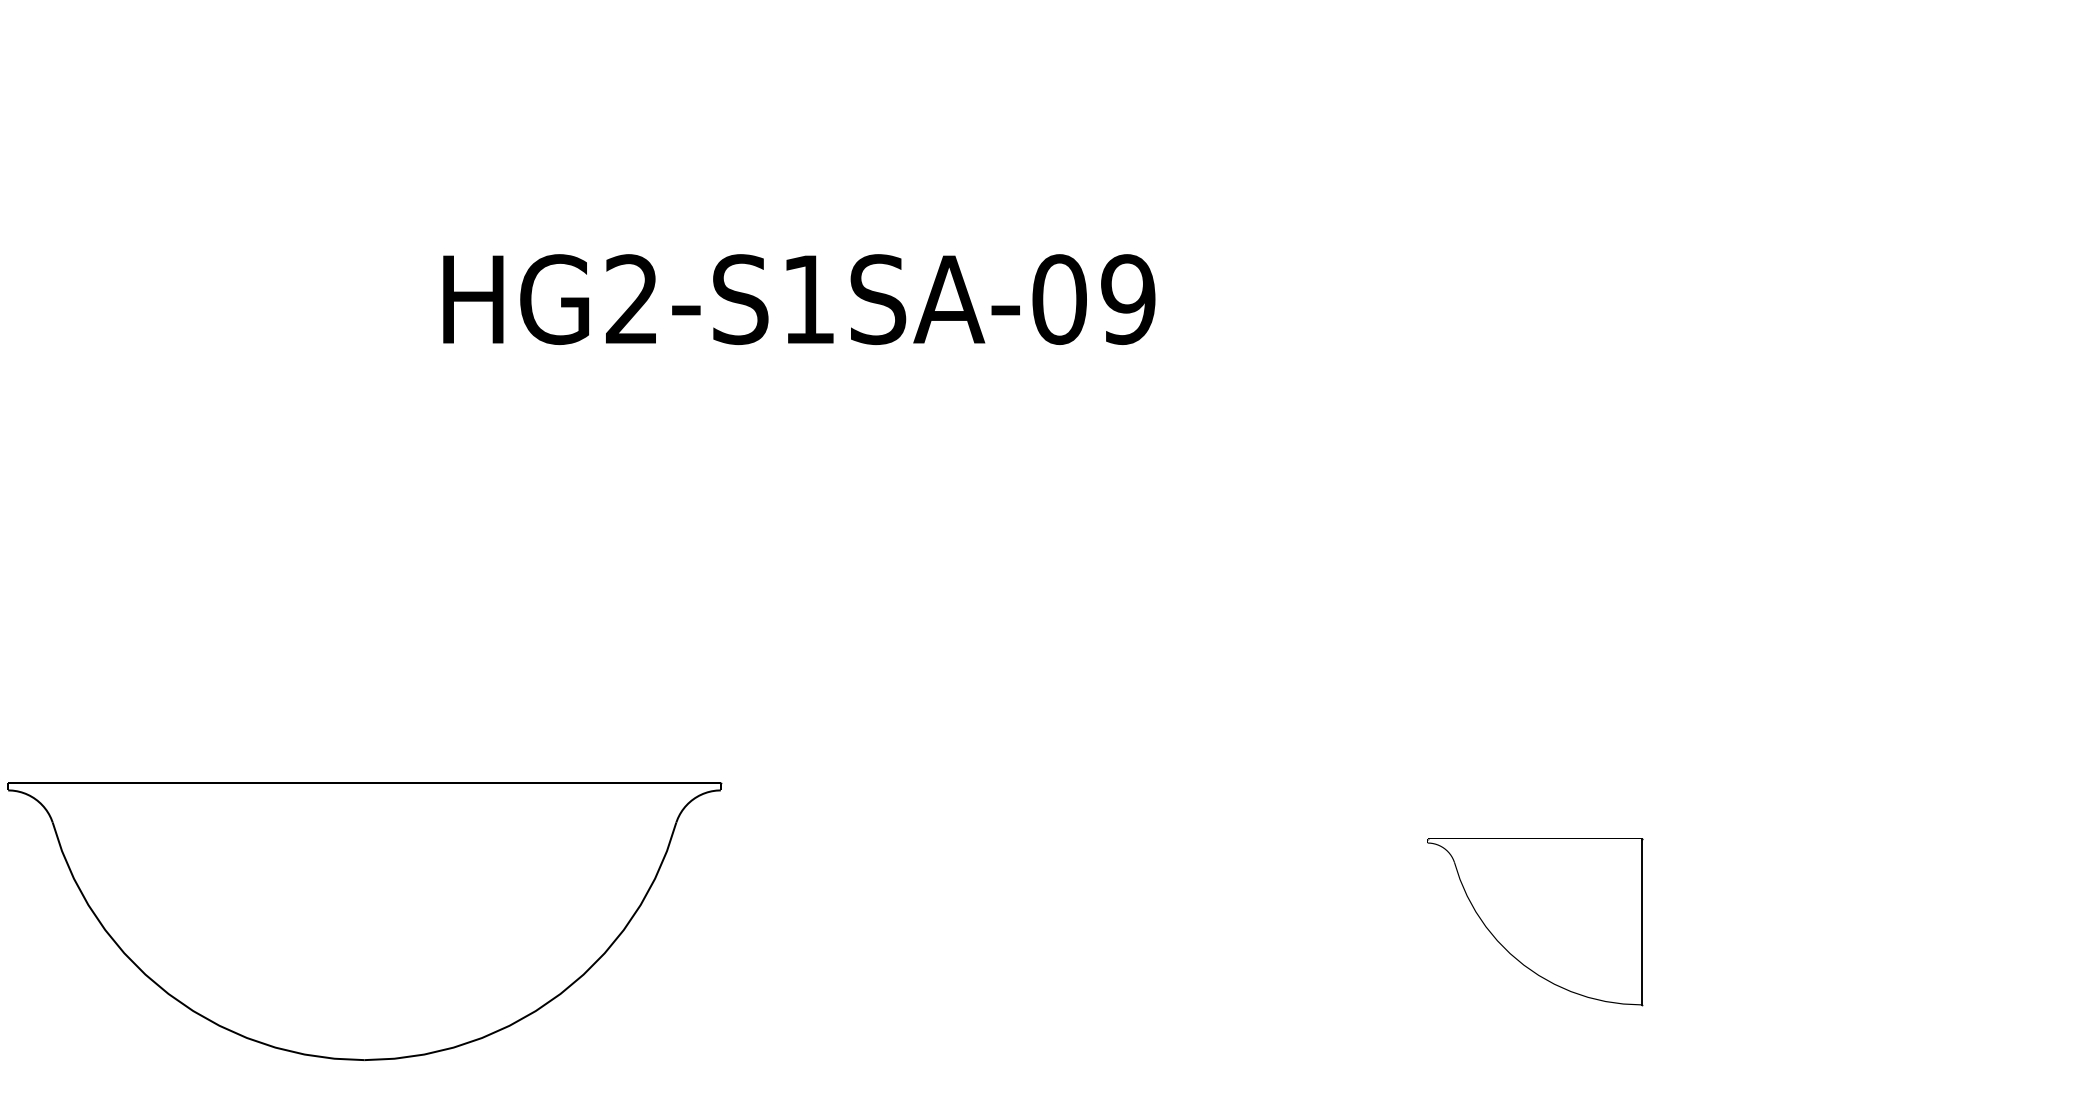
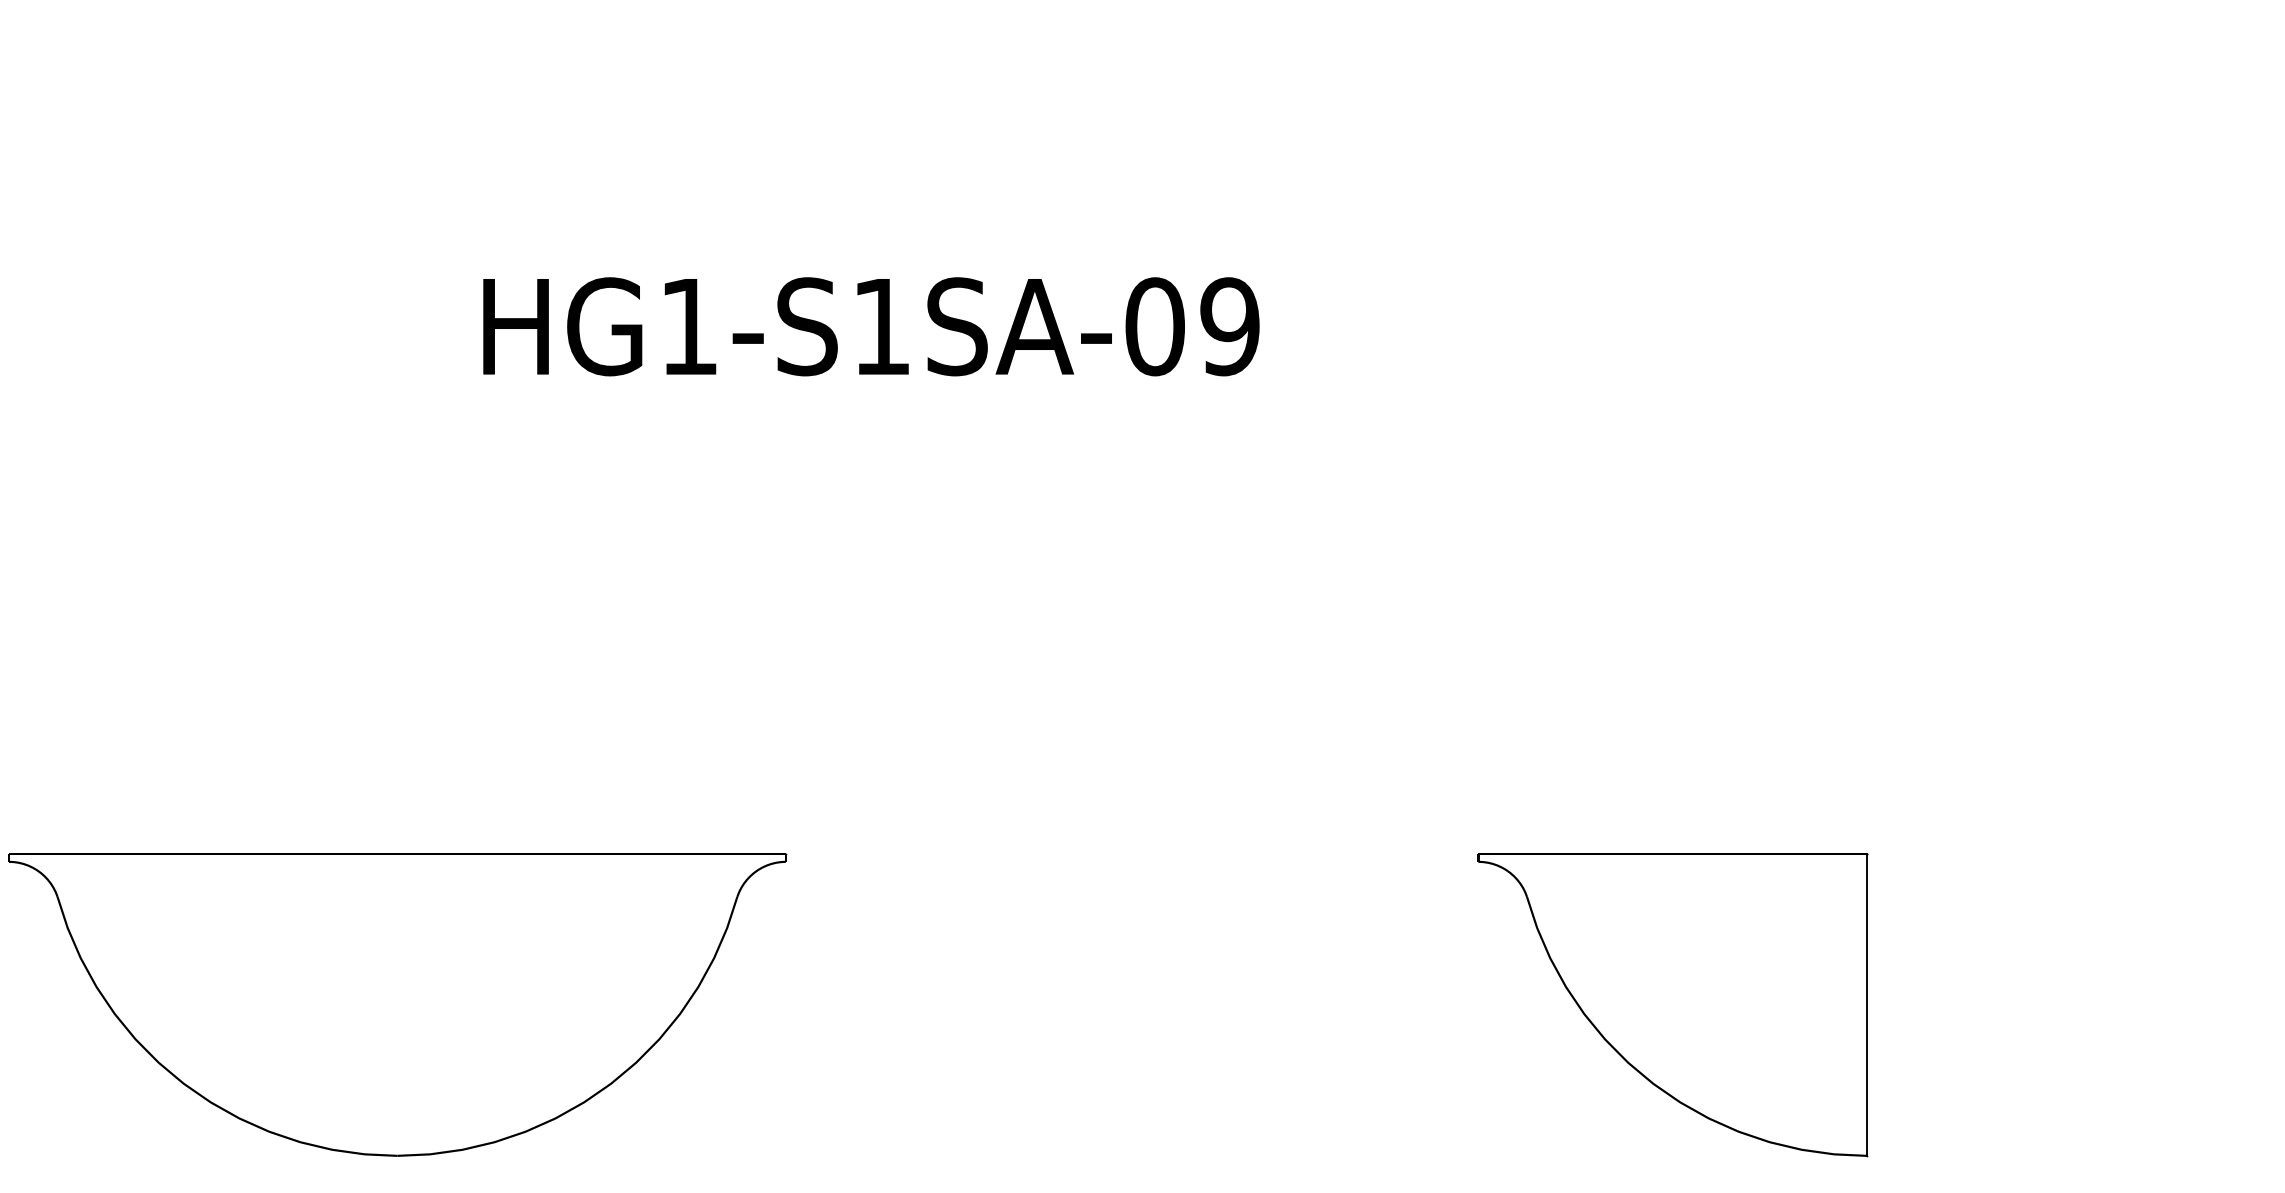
text: (631, 298) -> (688, 325), HG2-S1SA-09 -> HG1-S1SA-09
part: (1534, 921) -> (1672, 1004), size x1.67

